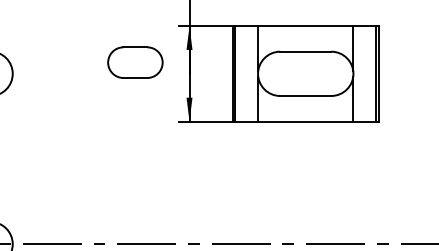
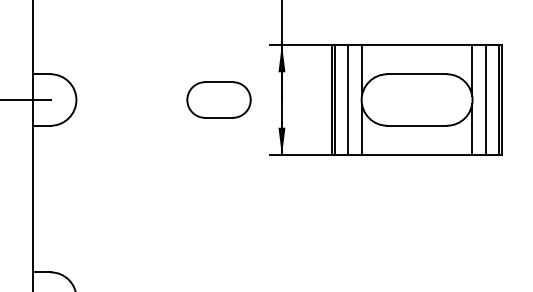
part: (134, 62) -> (218, 99), moved
line: (245, 73) -> (347, 99), added
line: (365, 73) -> (486, 99), added

